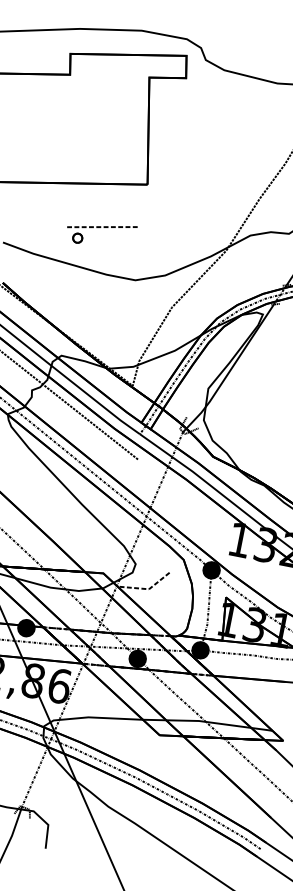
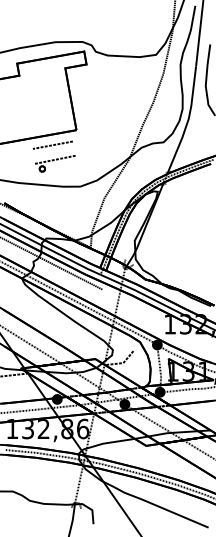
line: (101, 200) -> (51, 144), added

